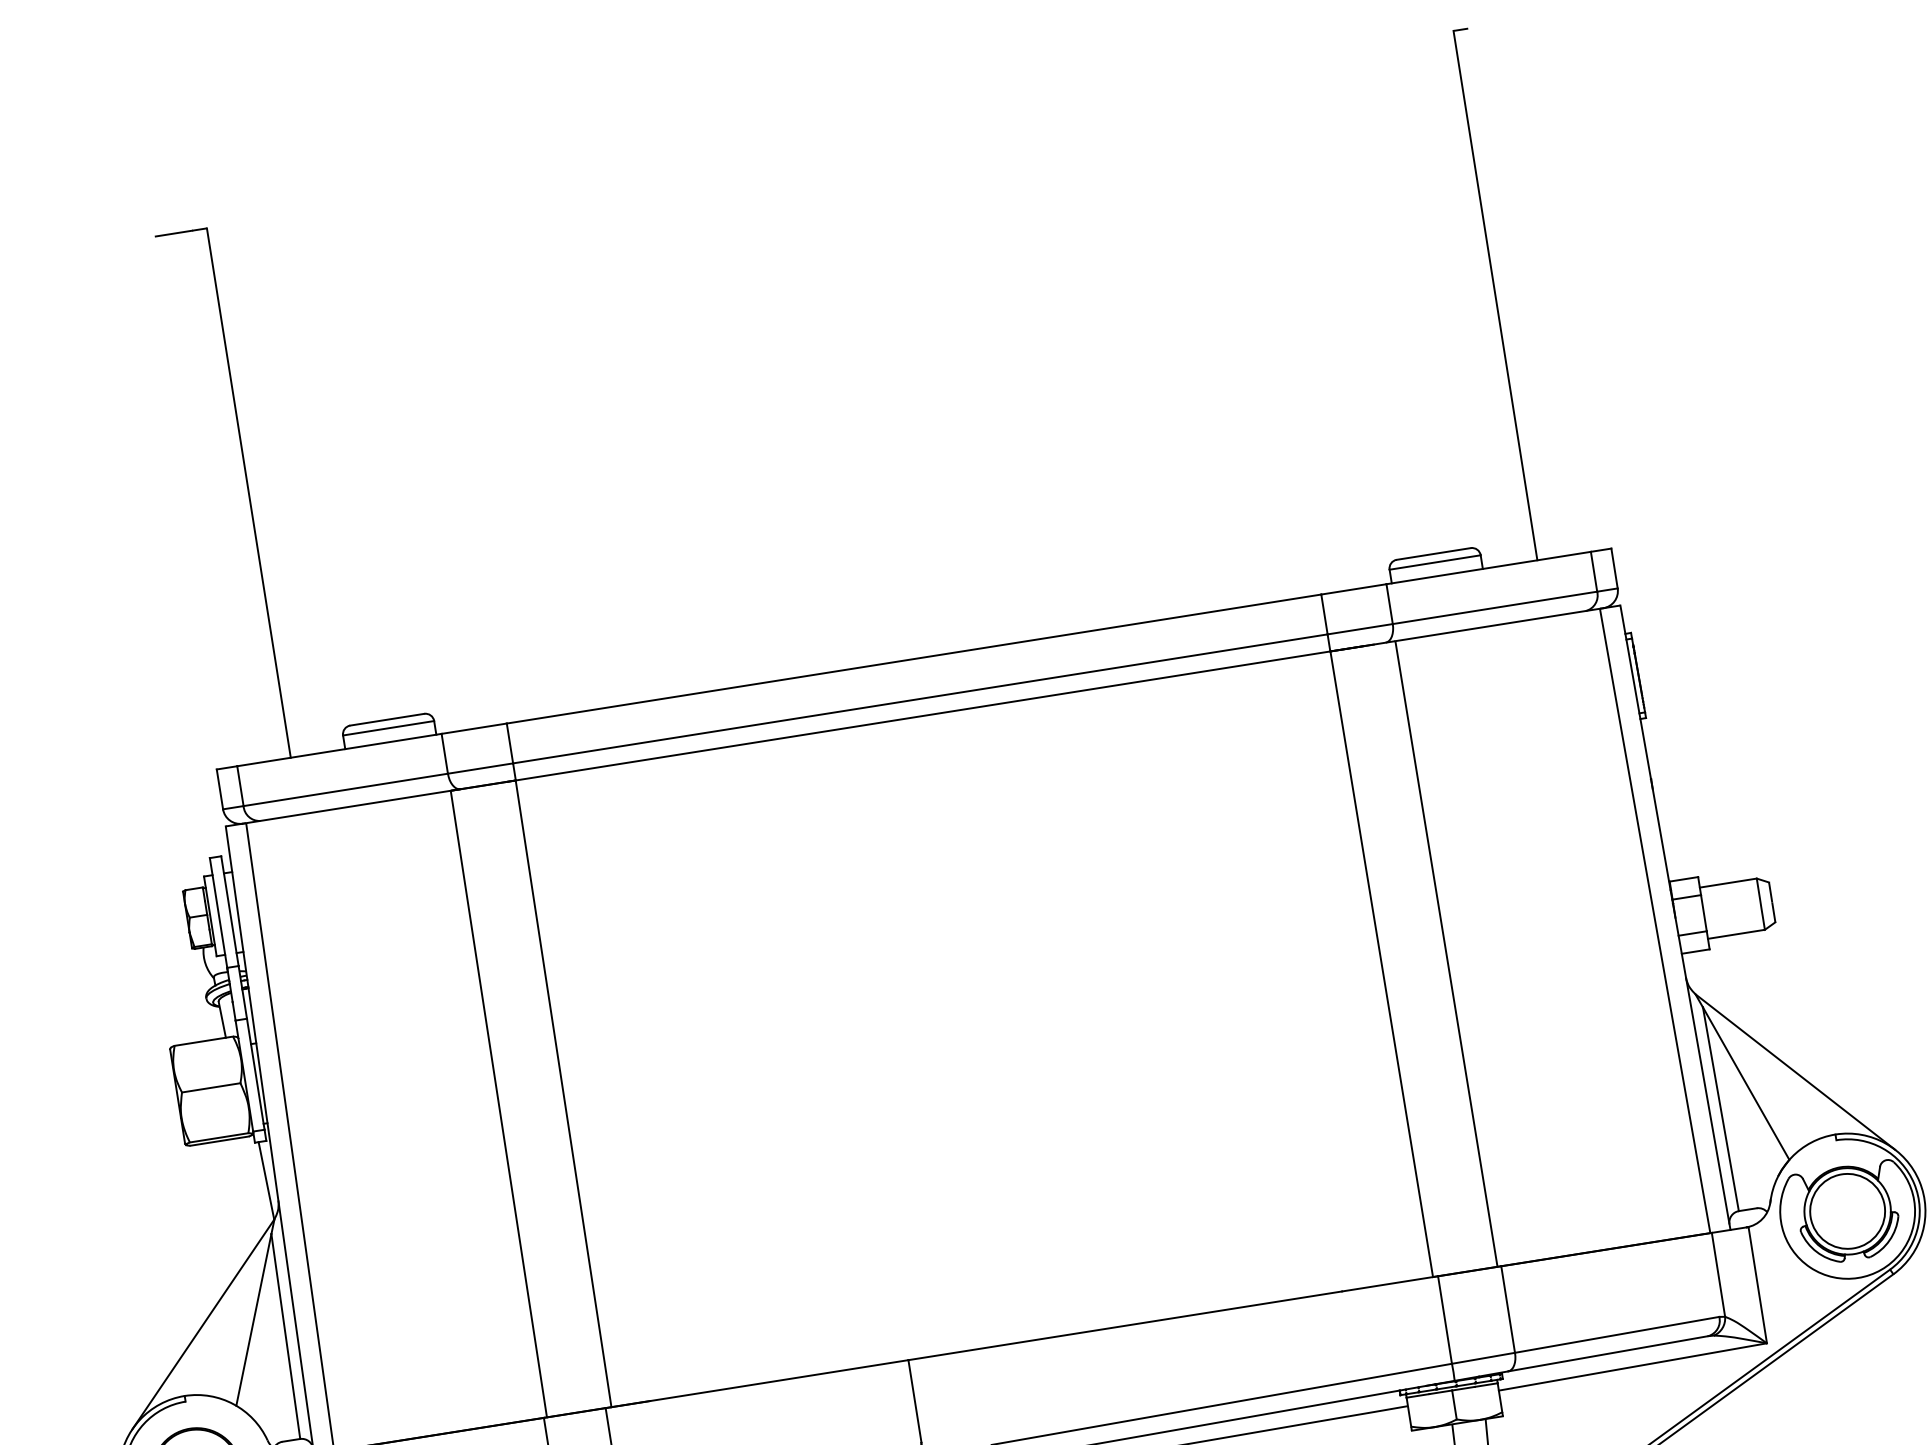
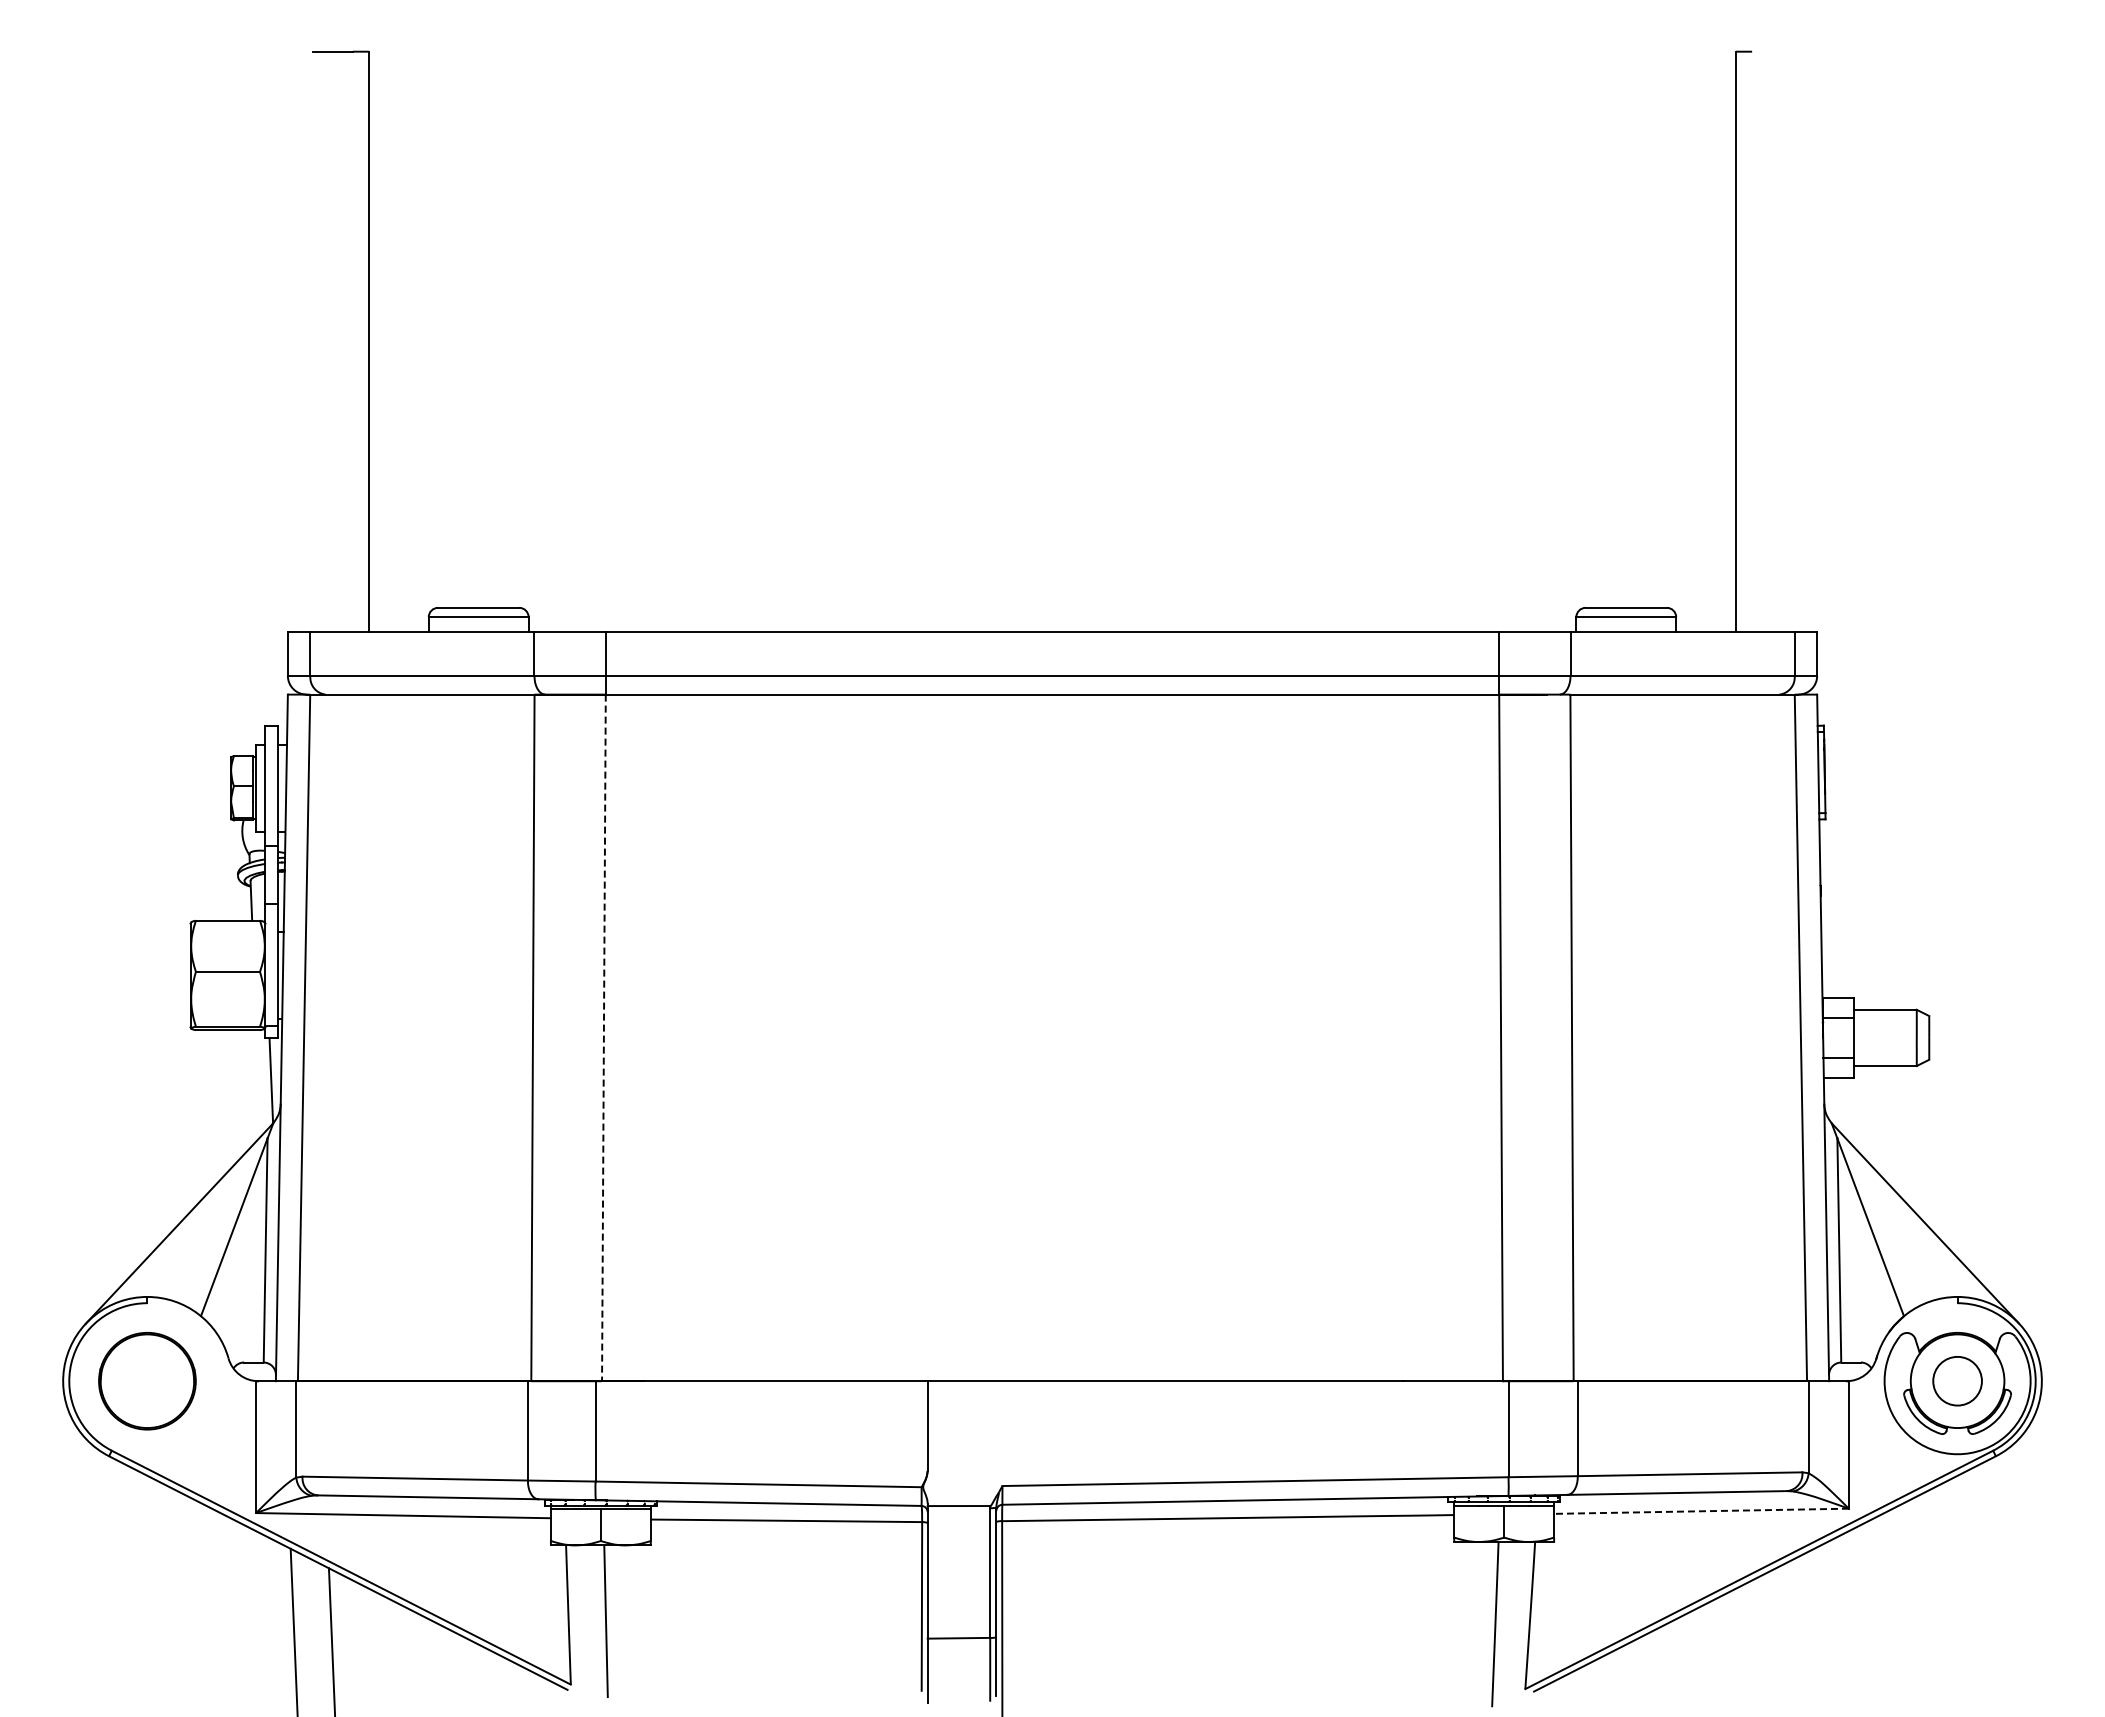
line: (563, 1094) -> (603, 1038), solid -> dashed
circle: (1847, 1210) -> (1957, 1380), size x0.6
line: (1632, 1367) -> (1701, 1511), solid -> dashed

